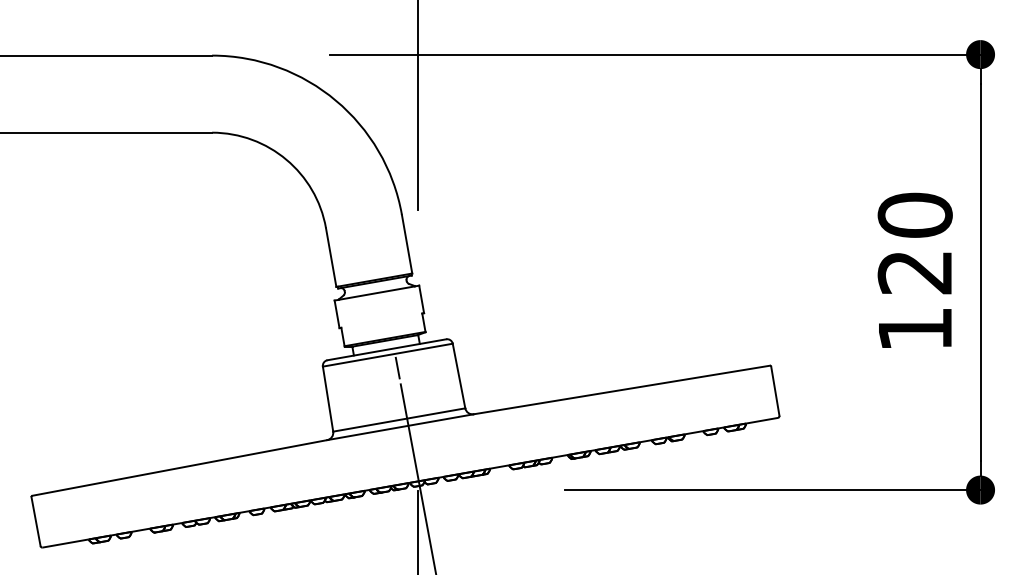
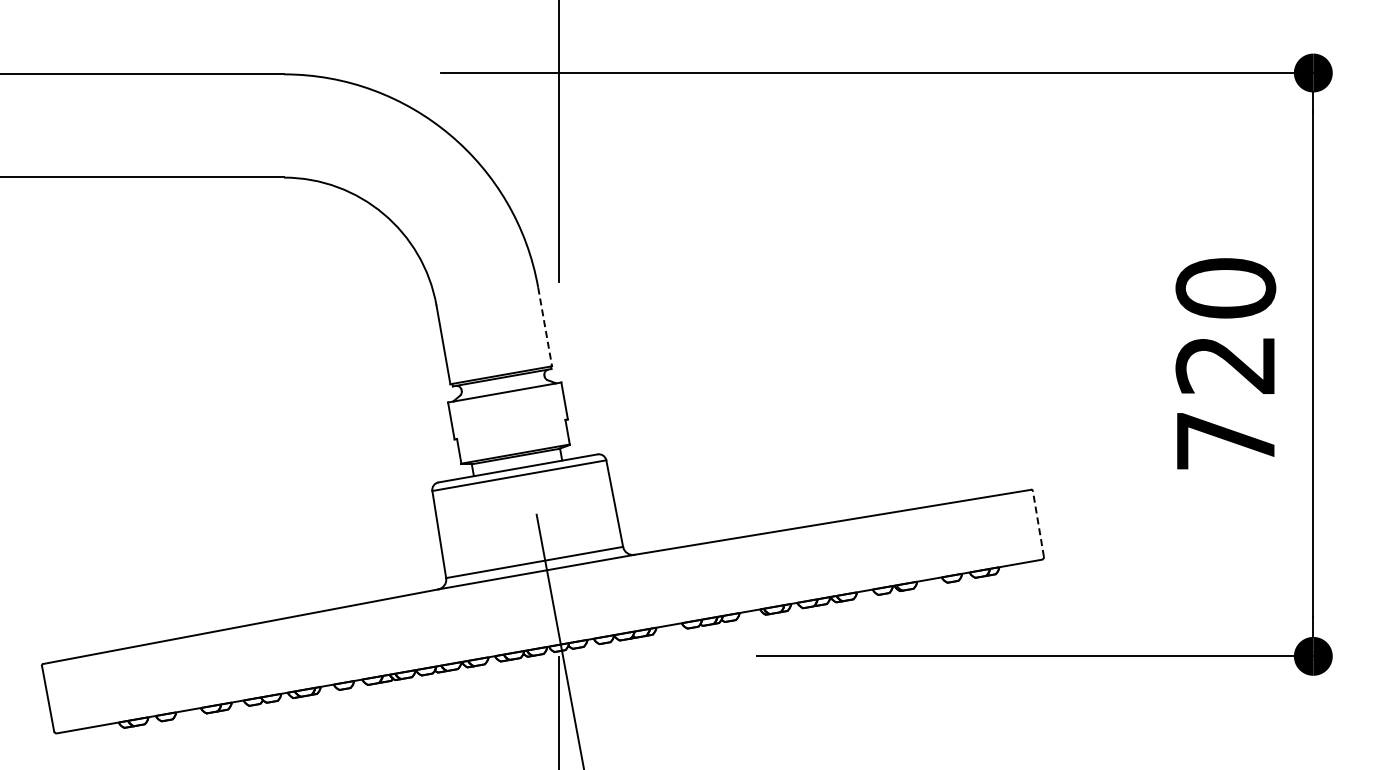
line: (407, 243) -> (545, 326), solid -> dashed
text: (914, 329) -> (1225, 441), 120 -> 720
line: (397, 367) -> (532, 492), removed
line: (775, 390) -> (1038, 523), solid -> dashed

